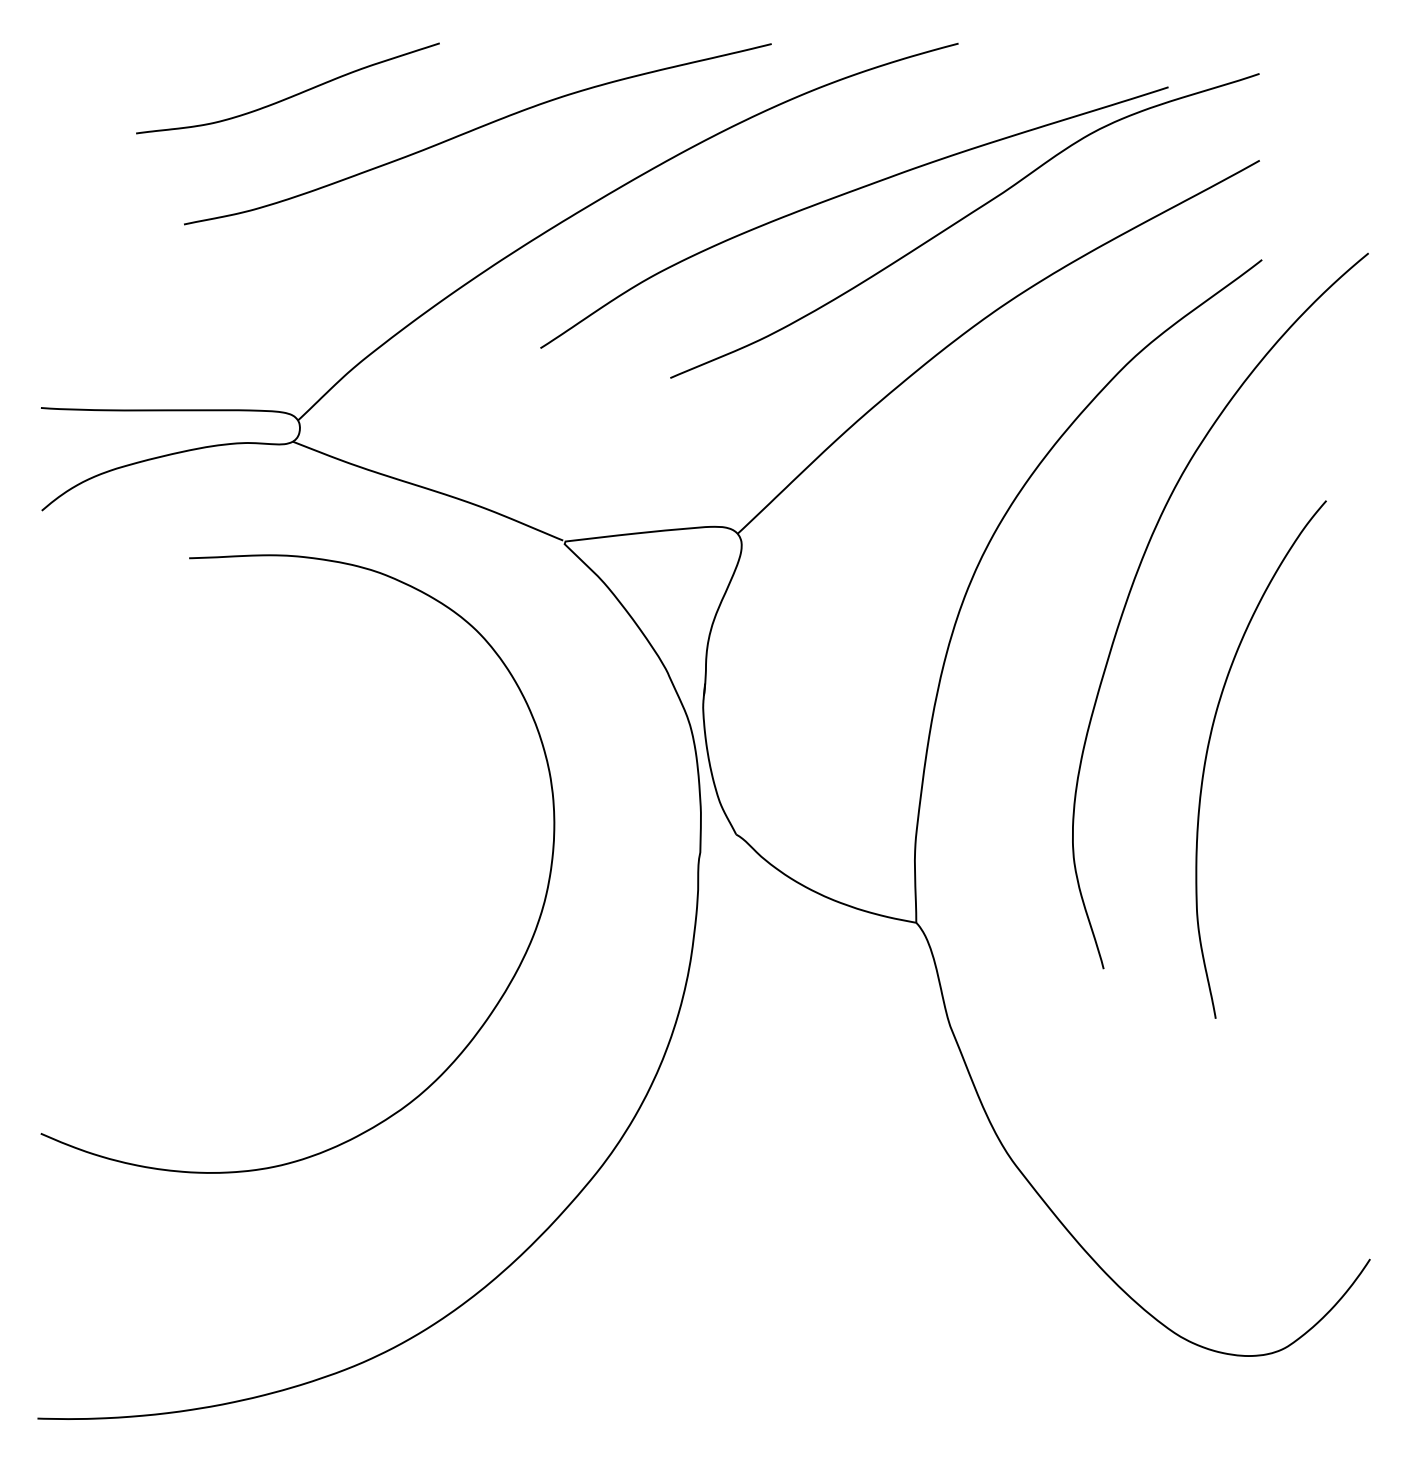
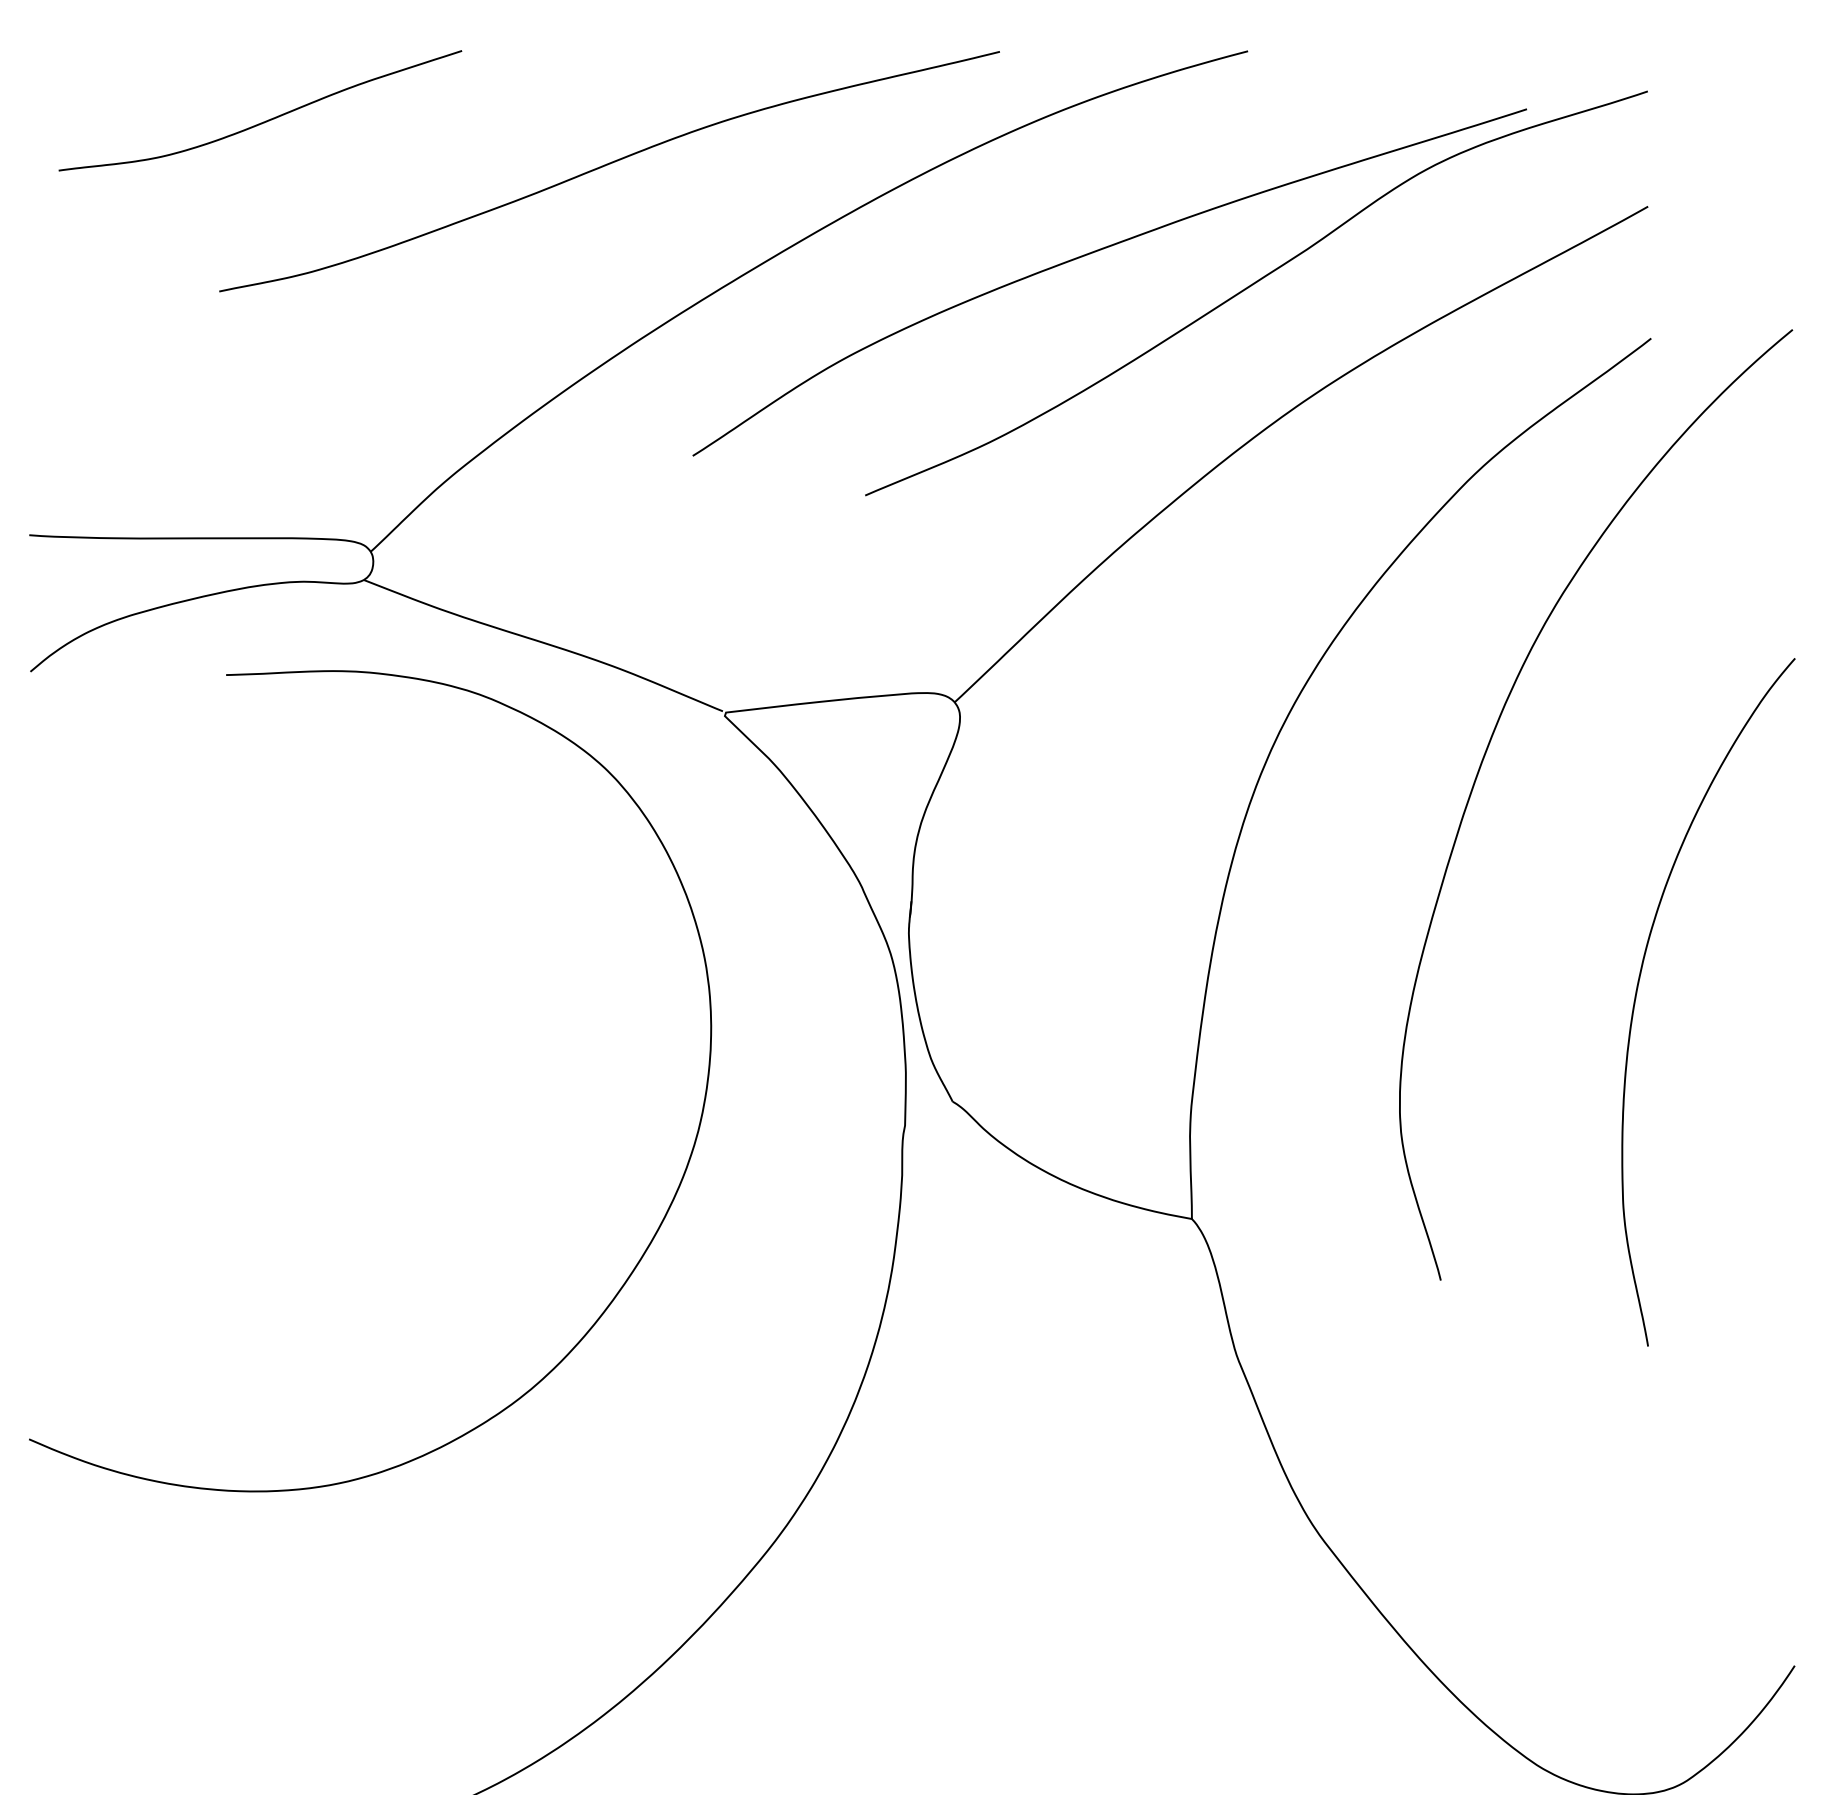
curve: (291, 95) -> (265, 120), moved
curve: (1208, 750) -> (1638, 990), moved
curve: (507, 985) -> (648, 1242), moved

